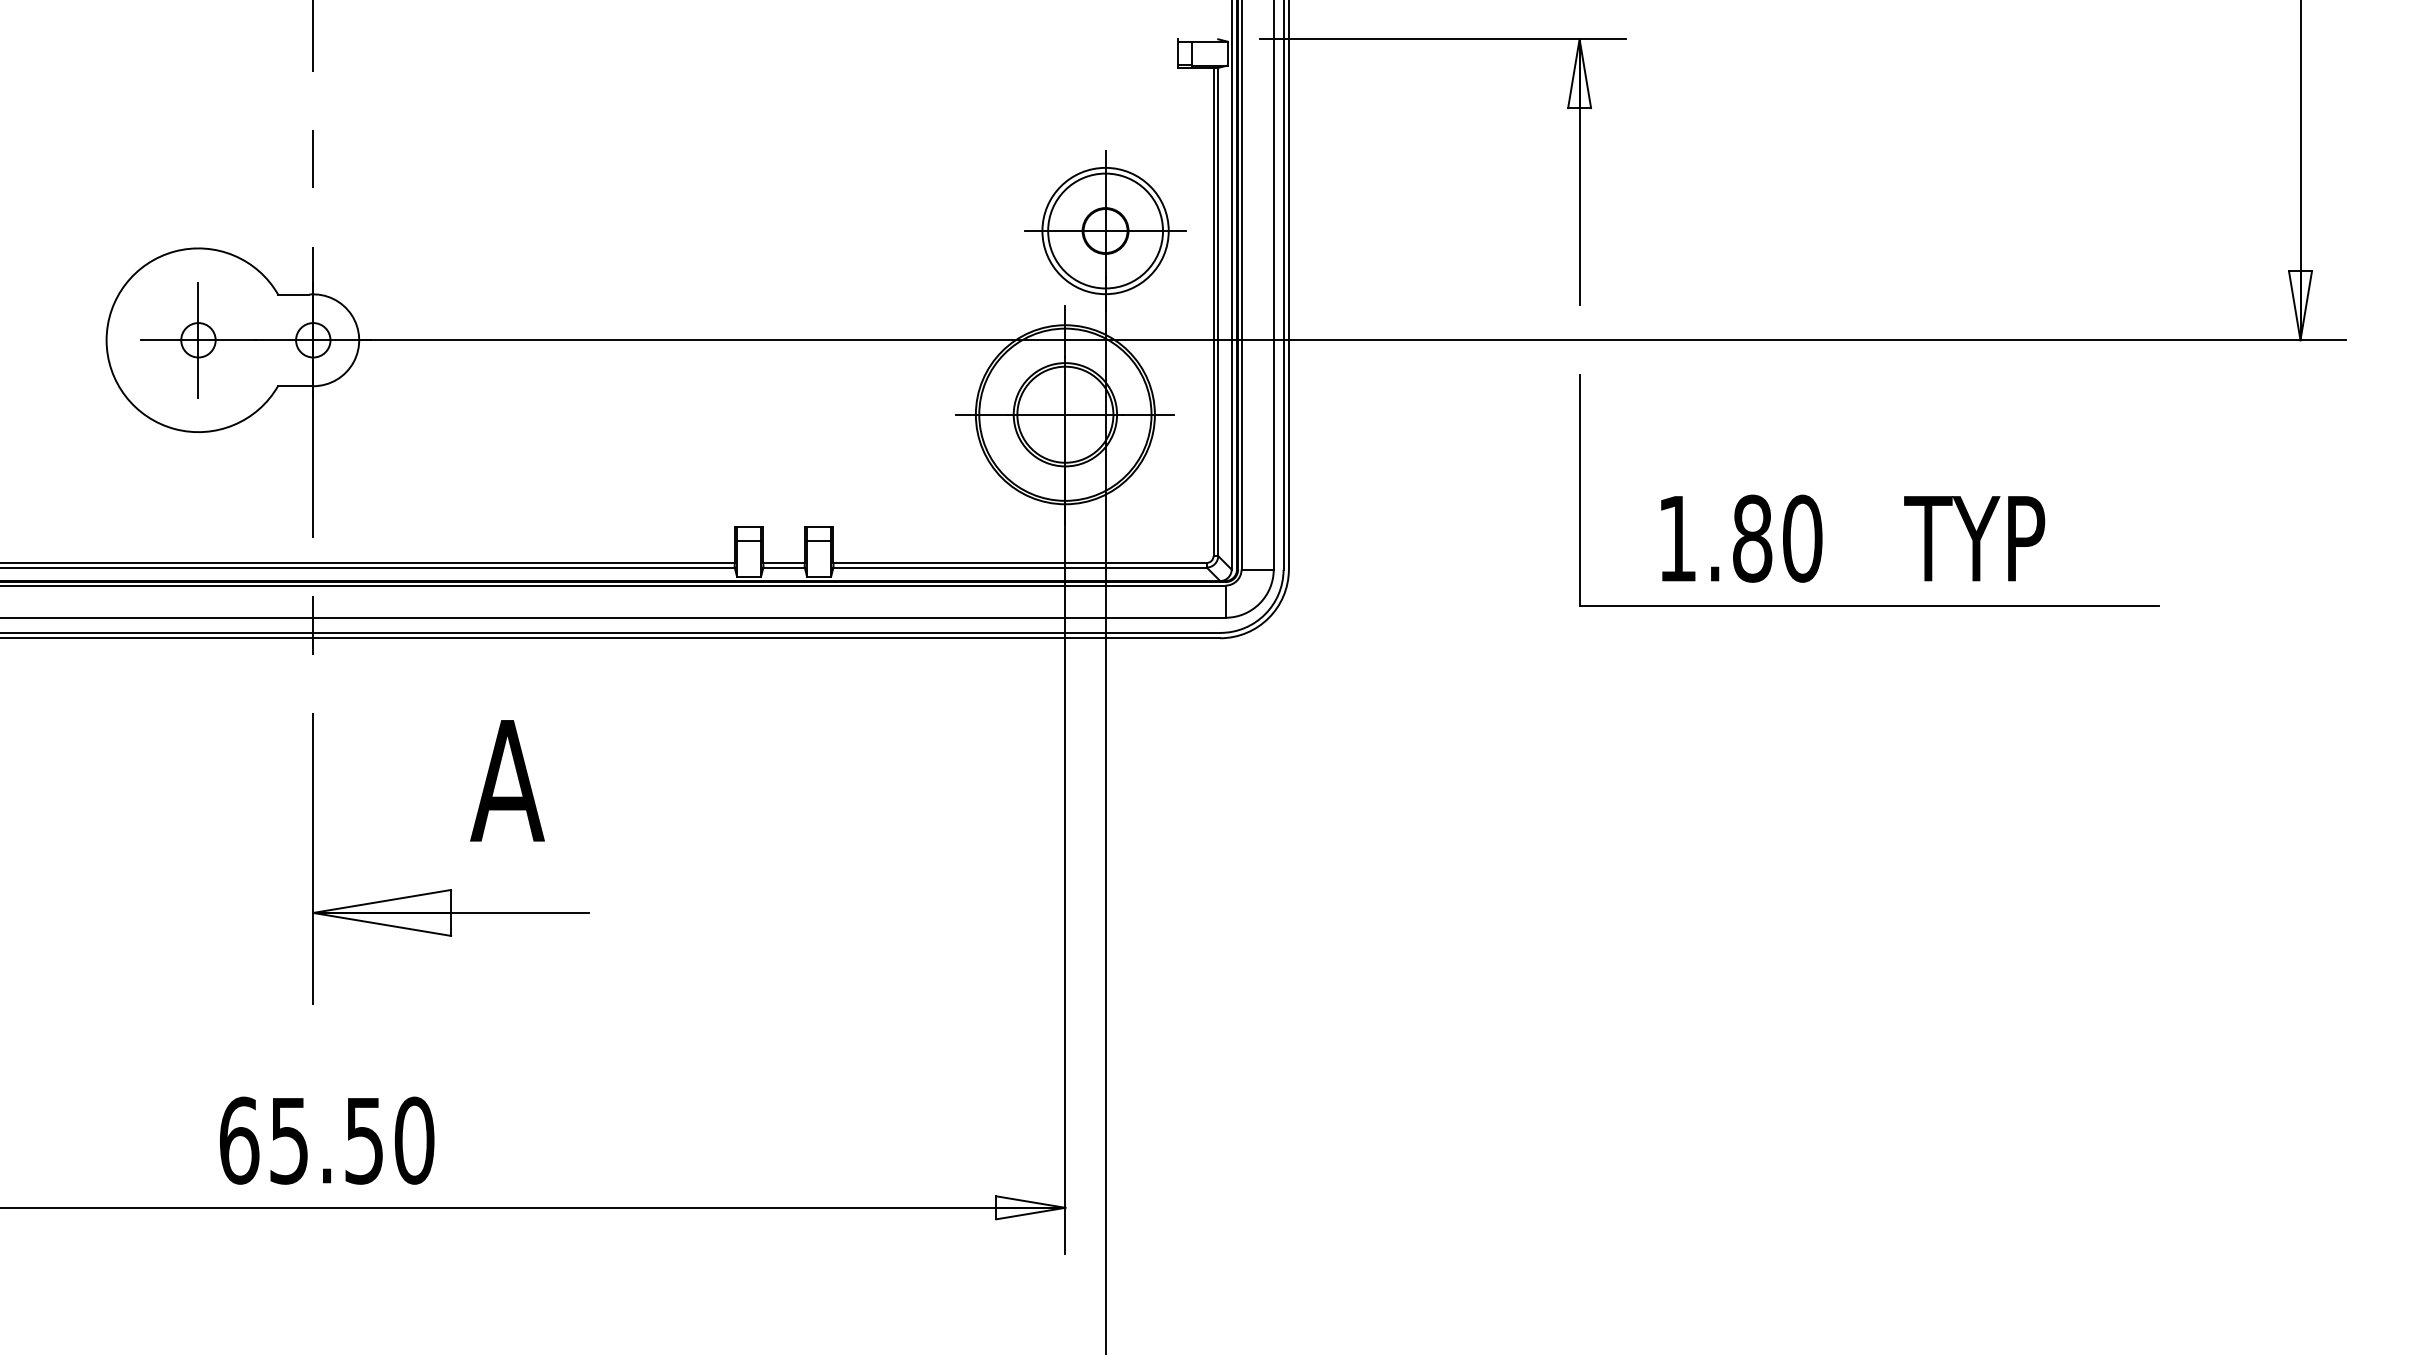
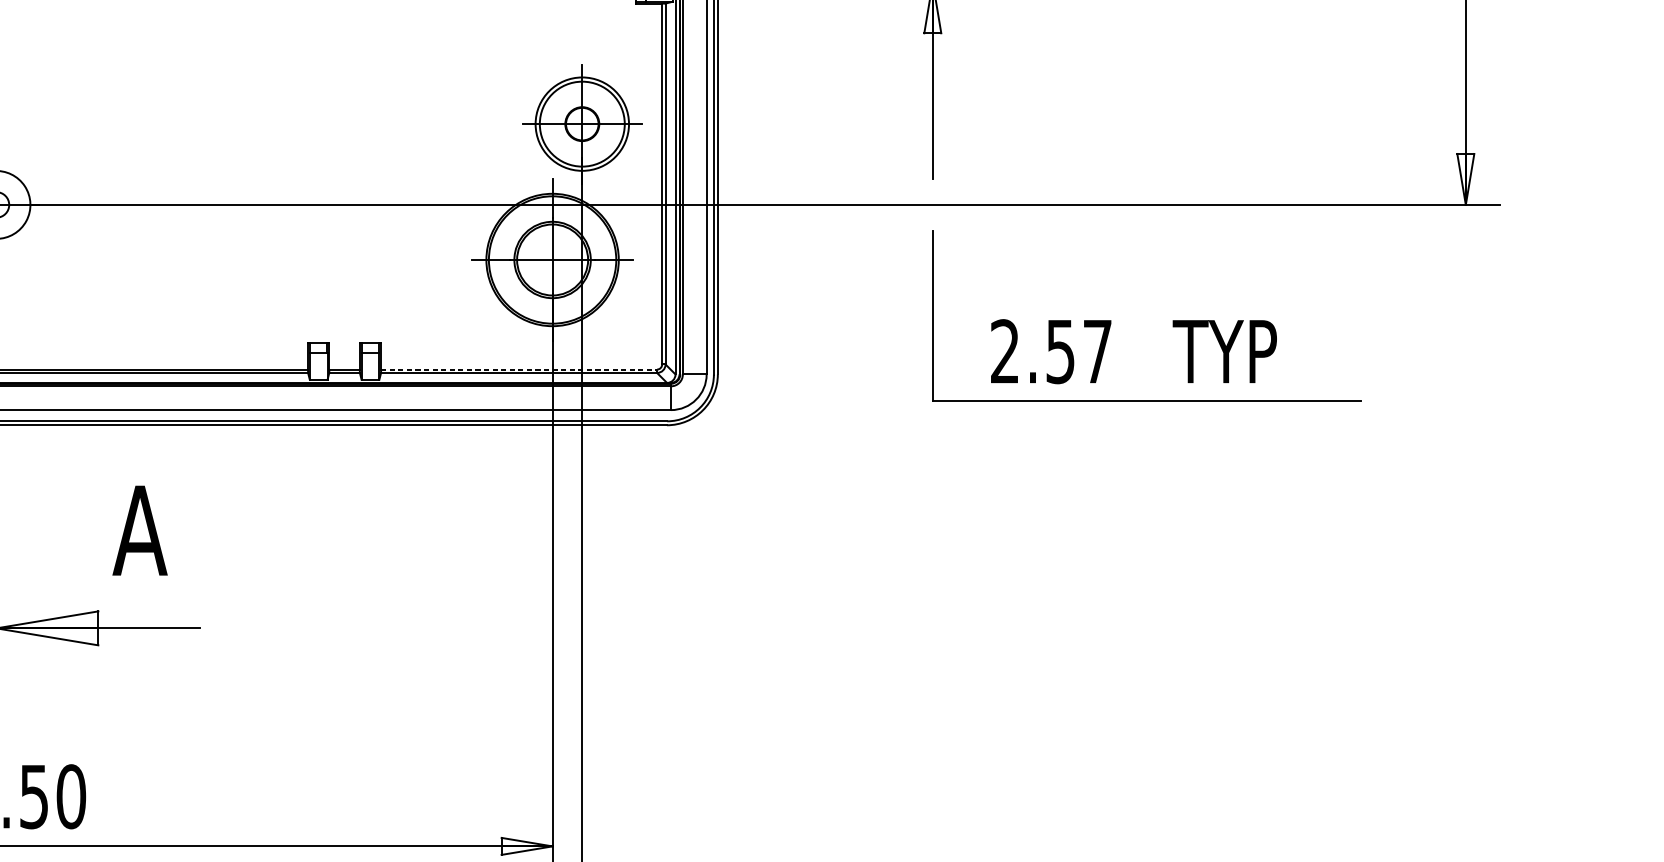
text: (1740, 538) -> (1051, 351), 1.80 -> 2.57
line: (1020, 562) -> (519, 369), solid -> dashed

